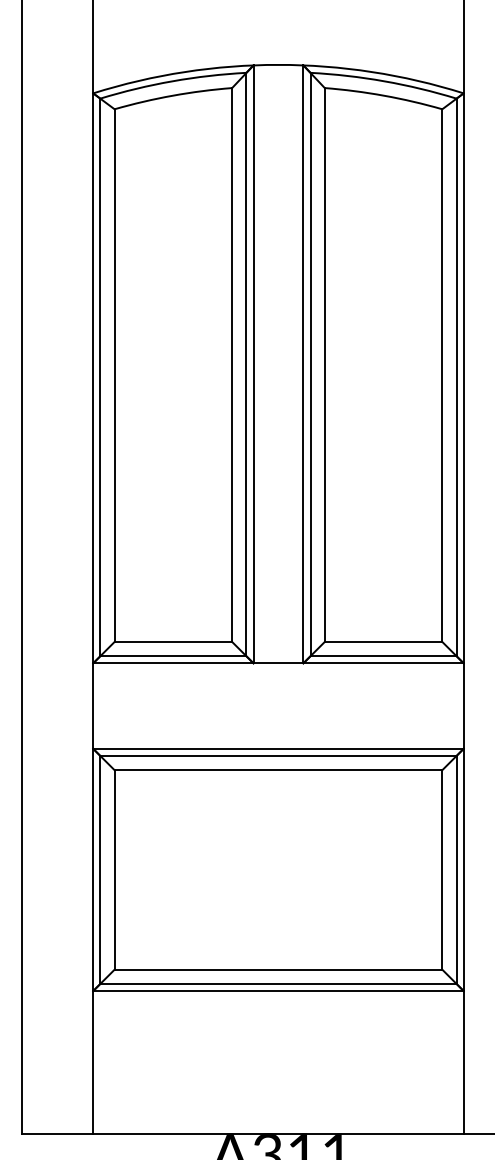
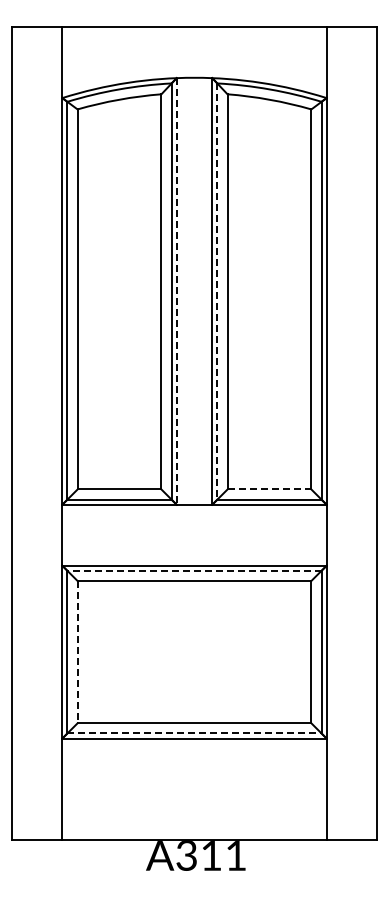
line: (253, 364) -> (176, 291), solid -> dashed
line: (310, 365) -> (217, 292), solid -> dashed
line: (383, 641) -> (269, 489), solid -> dashed
line: (278, 755) -> (194, 570), solid -> dashed
line: (114, 870) -> (77, 652), solid -> dashed
line: (278, 983) -> (194, 733), solid -> dashed

